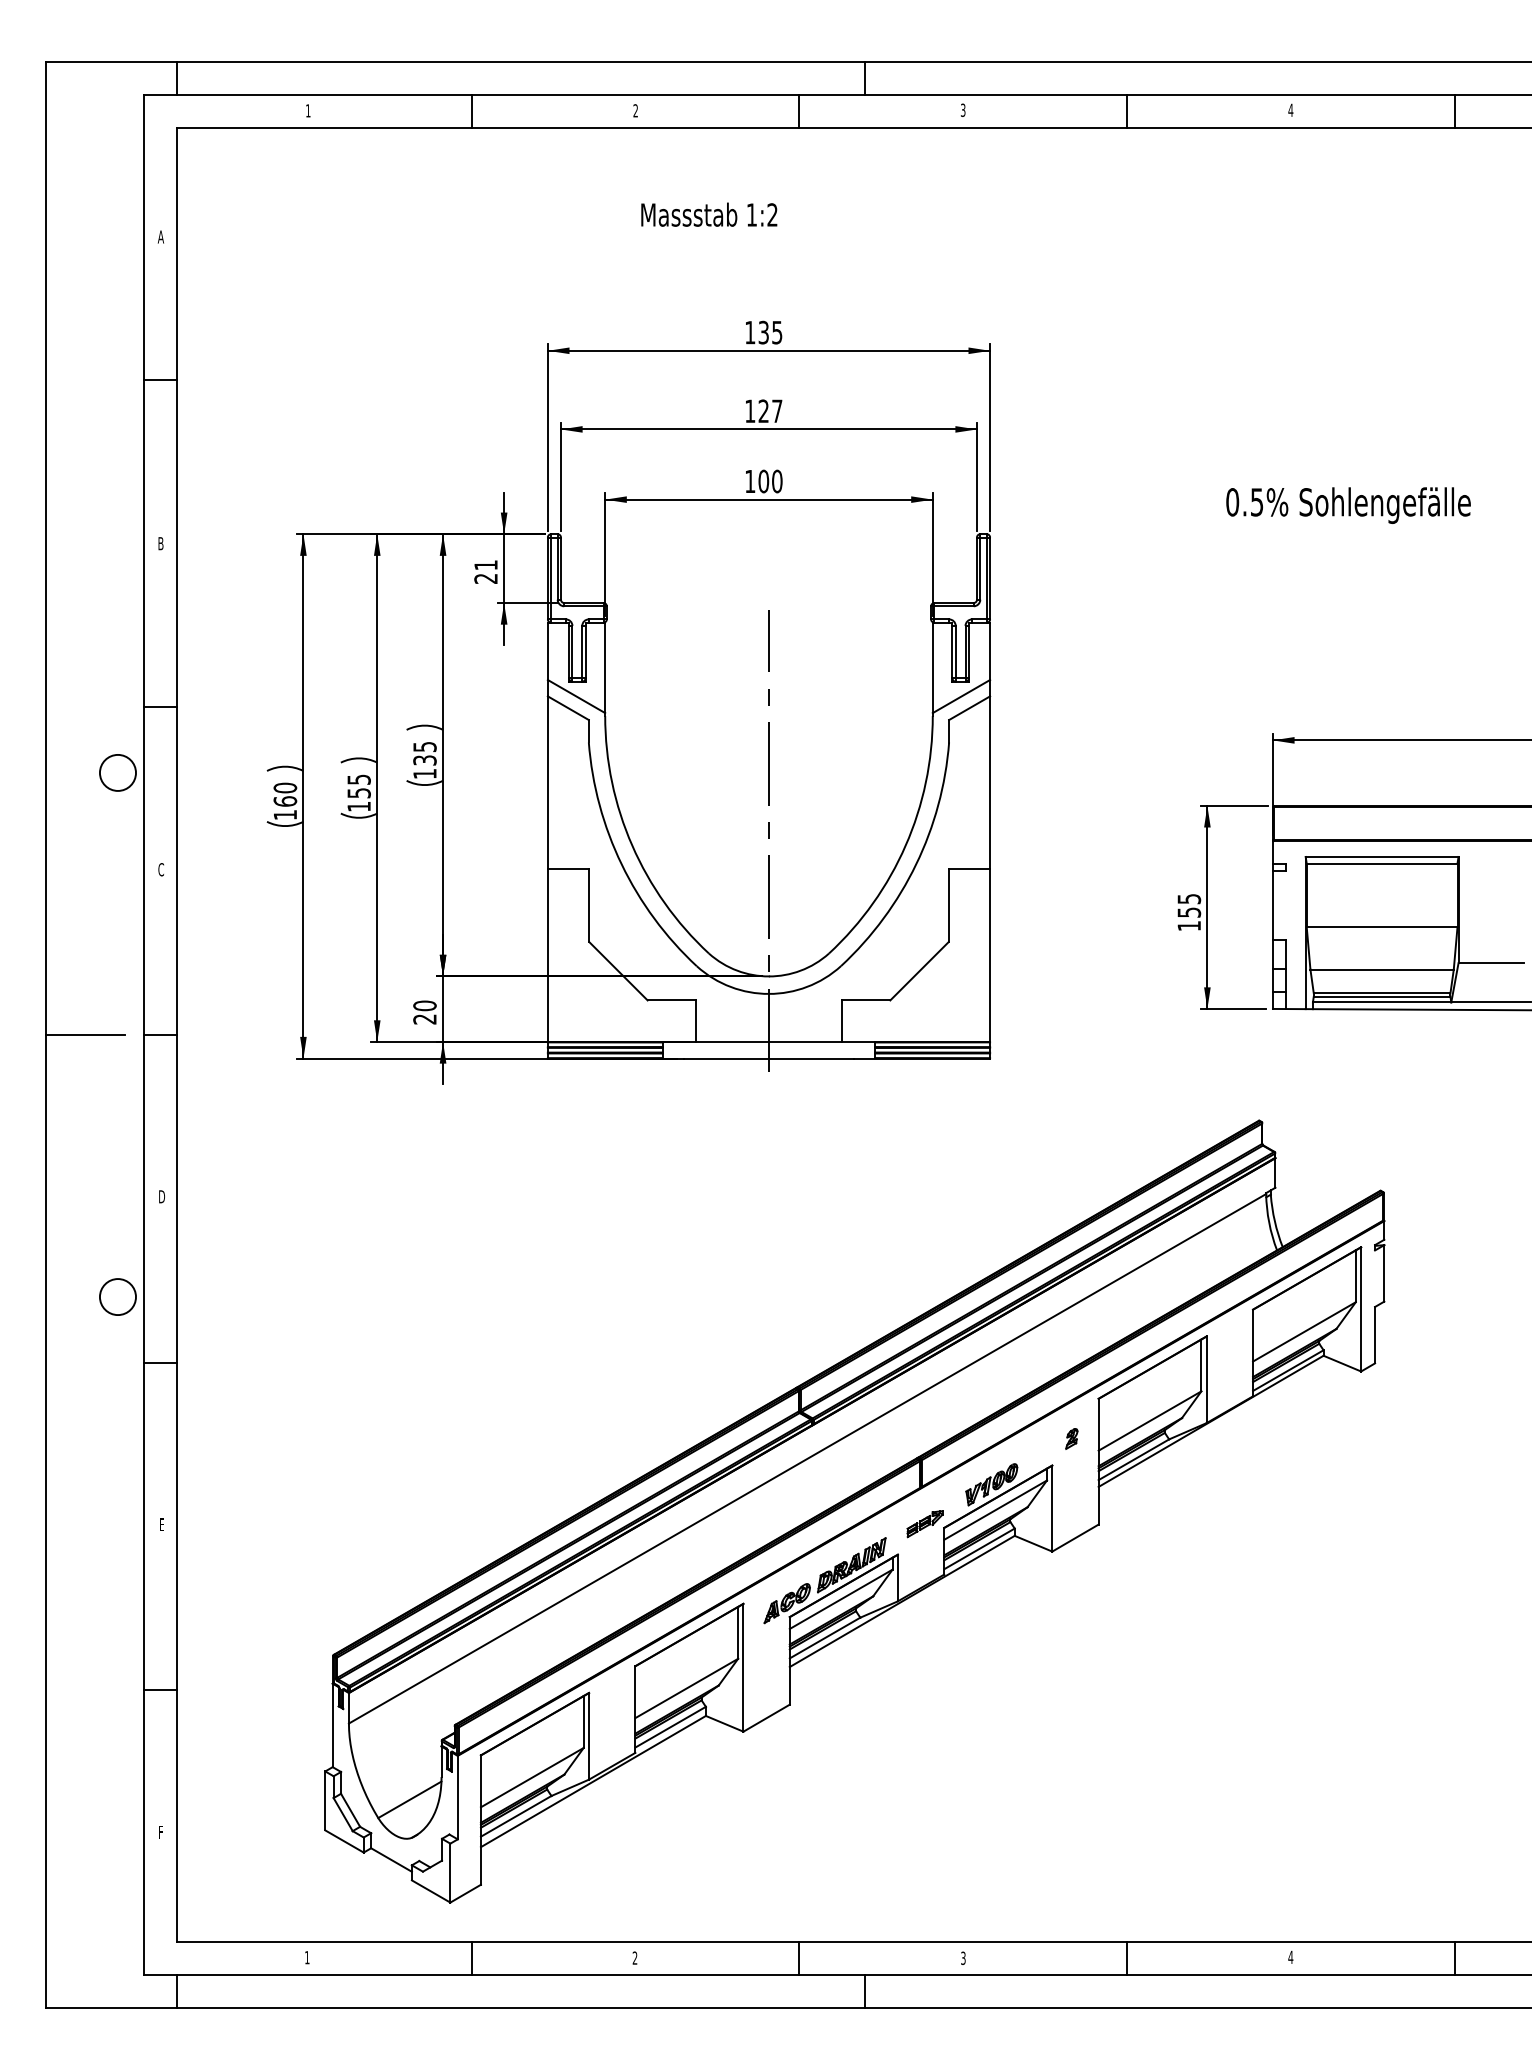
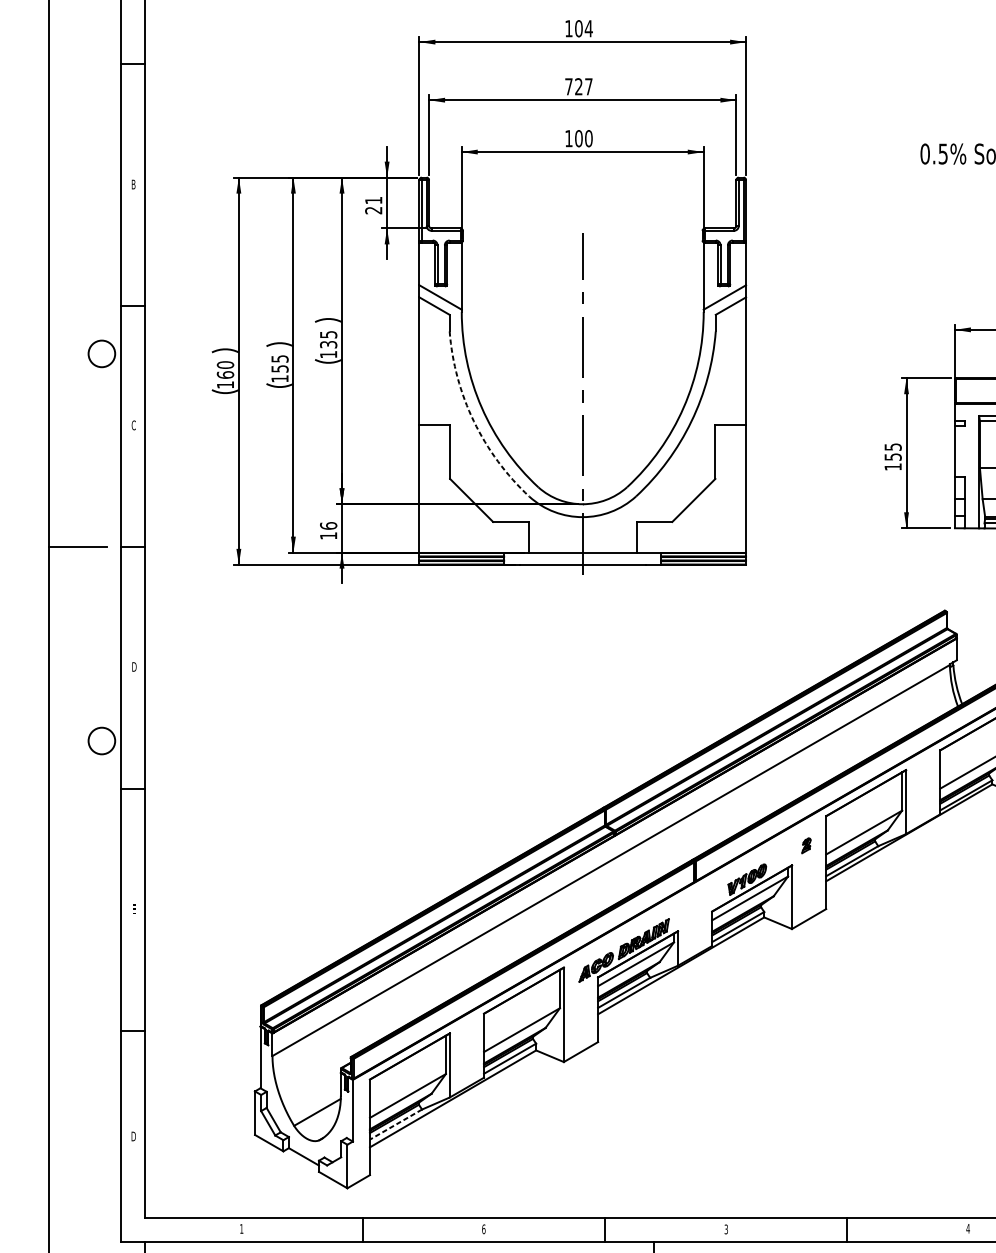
text: (770, 332) -> (583, 28), 135 -> 104
text: (750, 410) -> (569, 86), 127 -> 727
arc: (621, 864) -> (473, 421), solid -> dashed
text: (424, 1012) -> (328, 530), 20 -> 16
part: (924, 1524) -> (697, 909), removed
line: (516, 1816) -> (396, 1124), solid -> dashed
text: (161, 1832) -> (134, 1136), F -> D
text: (634, 1957) -> (483, 1228), 2 -> 6

